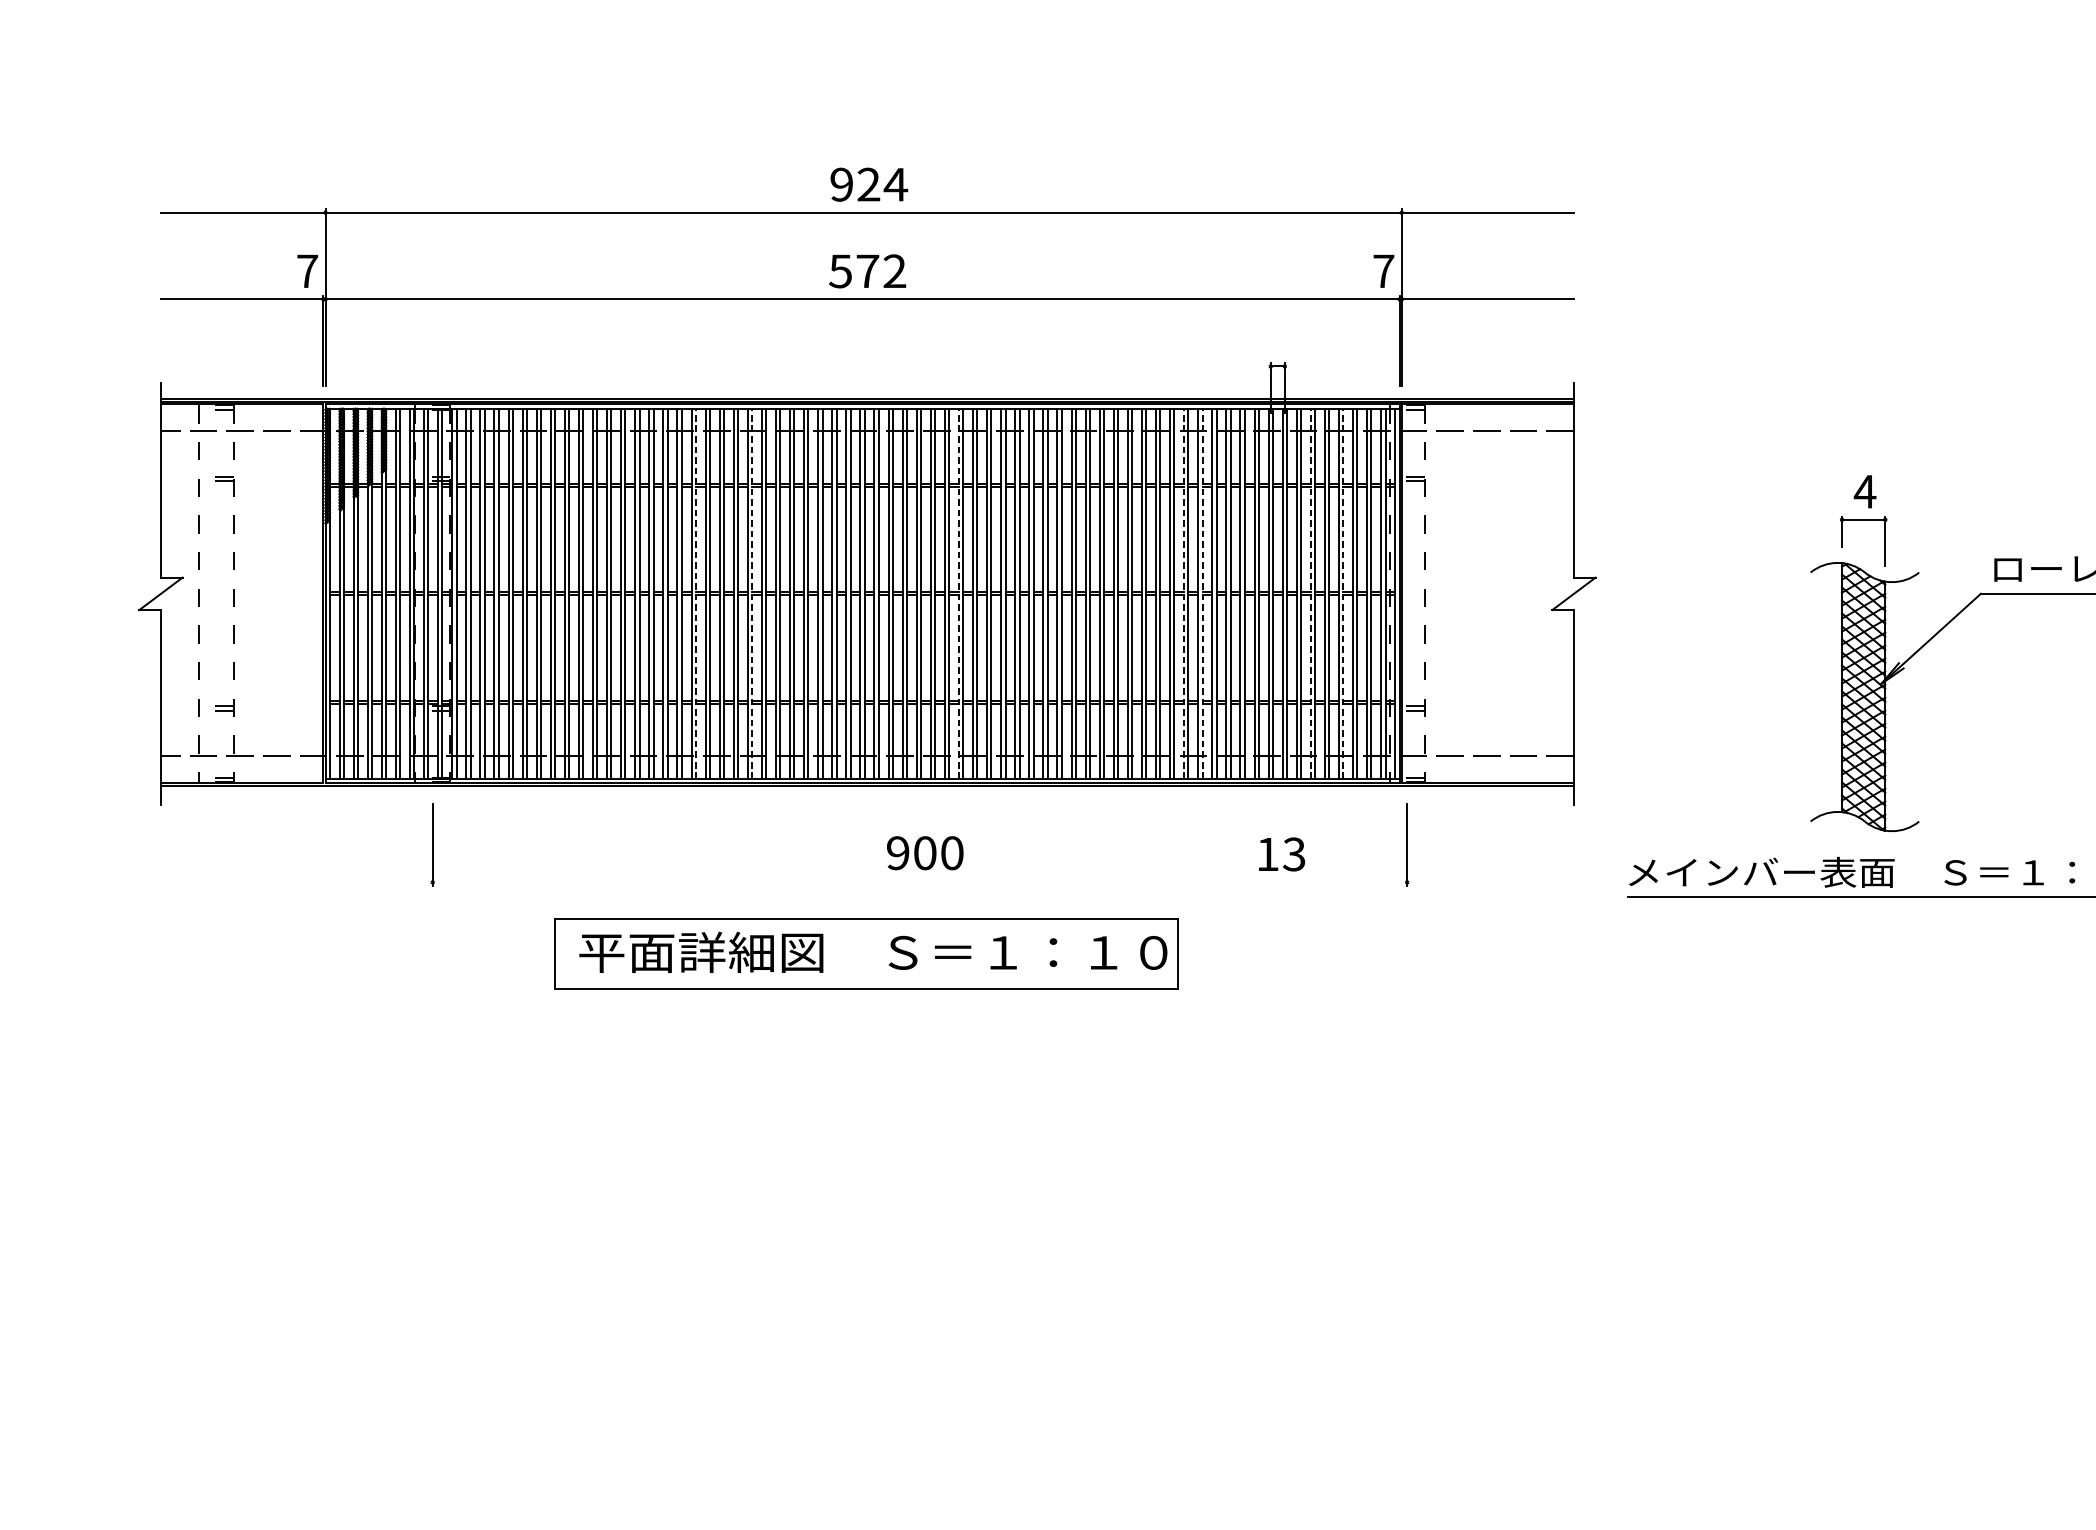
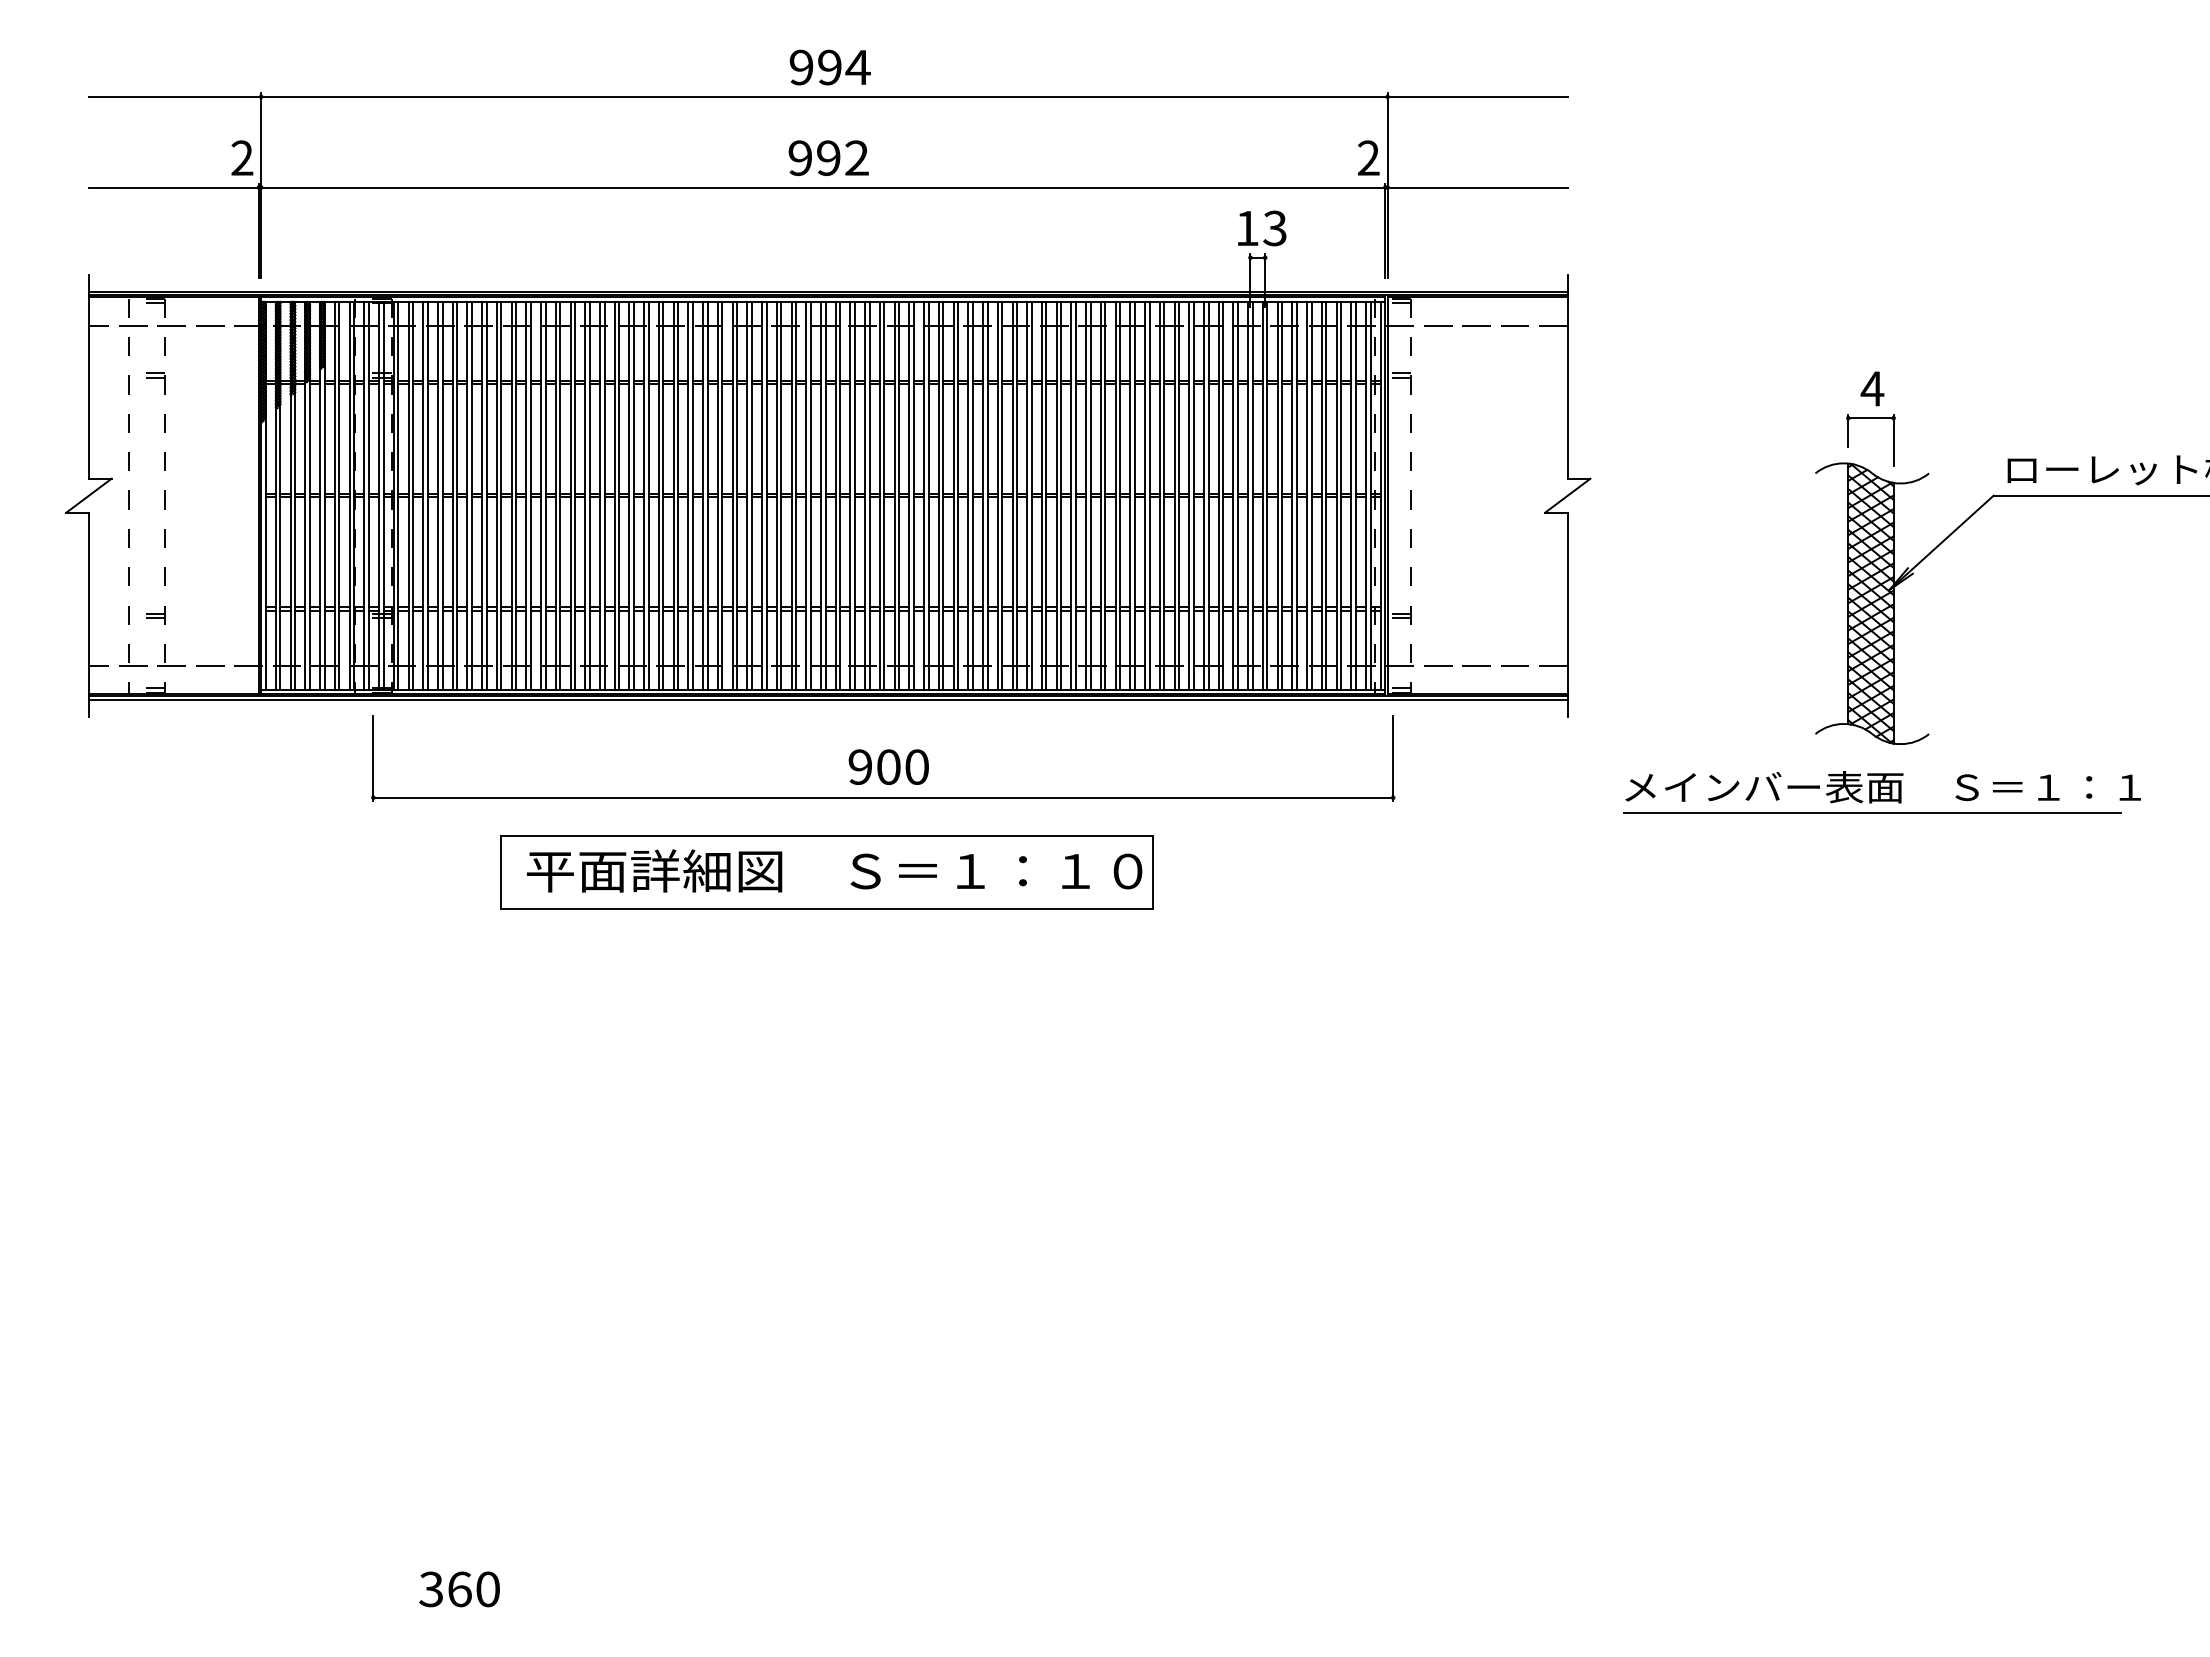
text: (868, 184) -> (829, 67), 924 -> 994
text: (307, 270) -> (242, 157), 7 -> 2
text: (1383, 270) -> (1368, 157), 7 -> 2
text: (854, 271) -> (814, 158), 572 -> 992
line: (695, 593) -> (648, 495), dashed -> solid
line: (751, 593) -> (707, 495), dashed -> solid
line: (959, 593) -> (924, 495), dashed -> solid
line: (1183, 593) -> (1159, 495), dashed -> solid
line: (1202, 593) -> (1179, 495), dashed -> solid
line: (1310, 593) -> (1292, 495), dashed -> solid
line: (1343, 593) -> (1326, 495), dashed -> solid
line: (866, 788) -> (827, 699), added
text: (1282, 854) -> (1262, 228), moved
line: (920, 882) -> (883, 797), added

